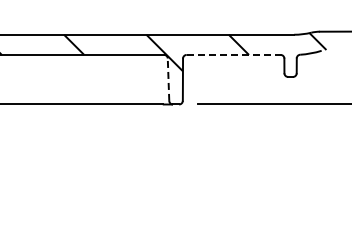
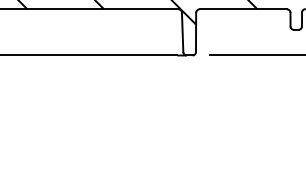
line: (234, 54) -> (244, 8), dashed -> solid
line: (168, 79) -> (182, 32), dashed -> solid

